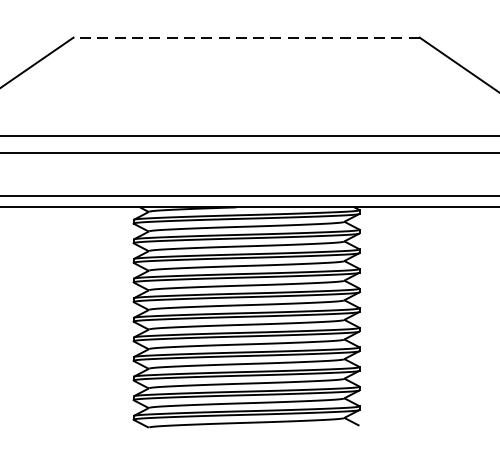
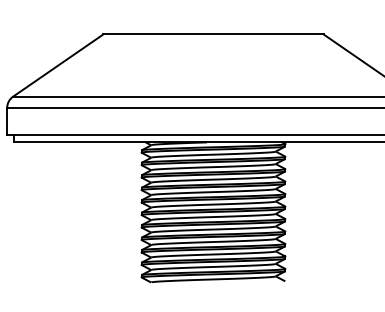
line: (245, 37) -> (212, 34), dashed -> solid

